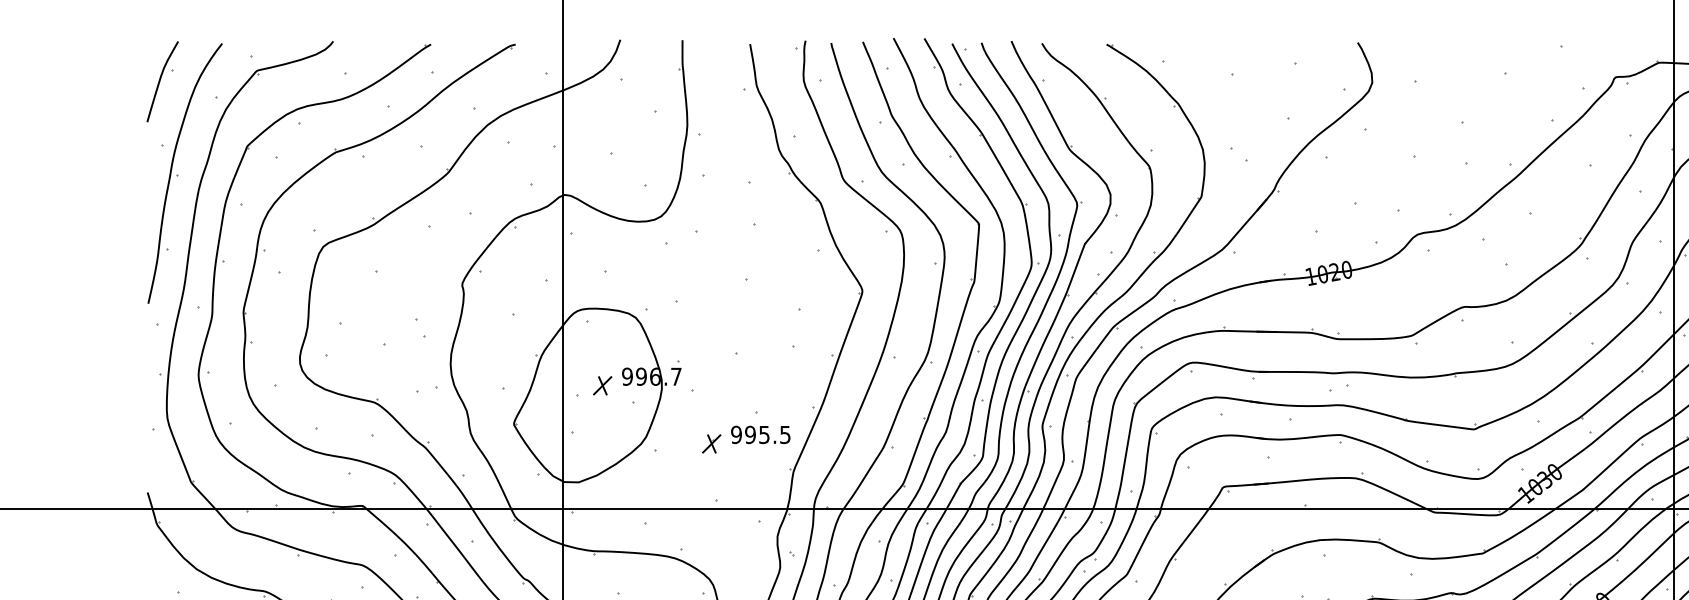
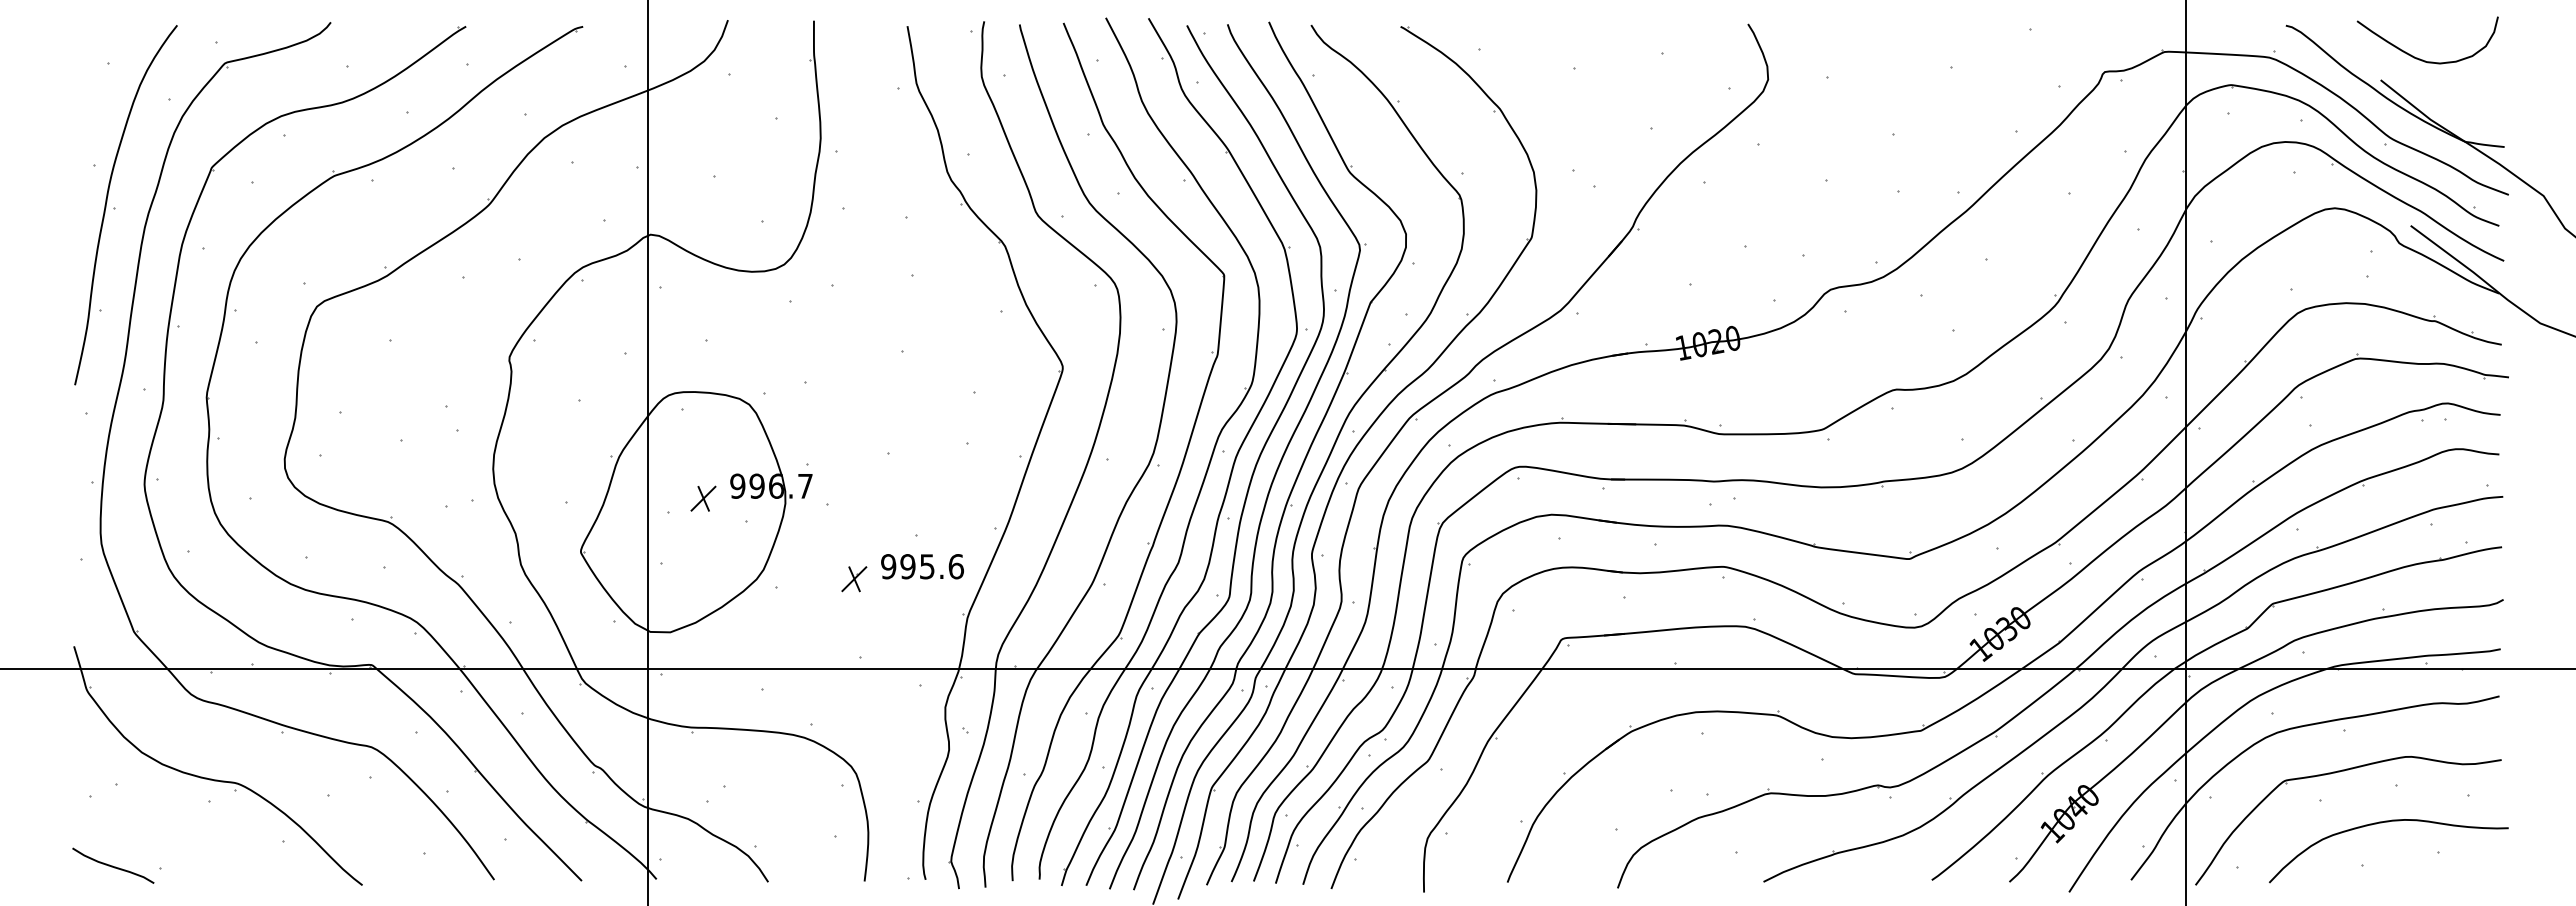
curve: (160, 81) -> (91, 78), removed
text: (784, 434) -> (955, 566), 995.5 -> 995.6

